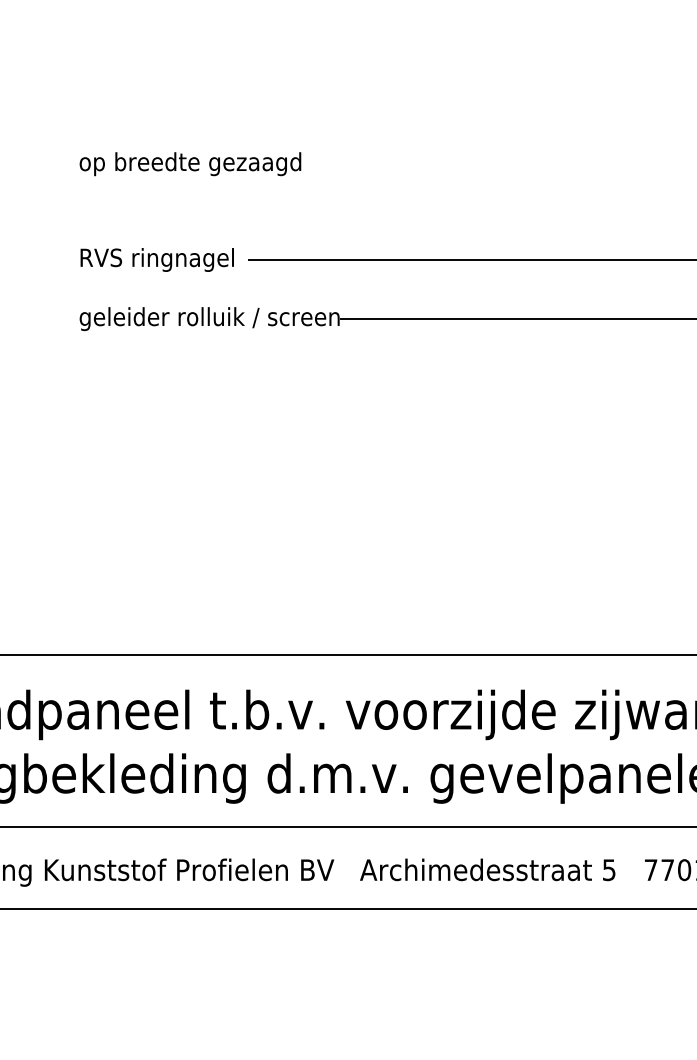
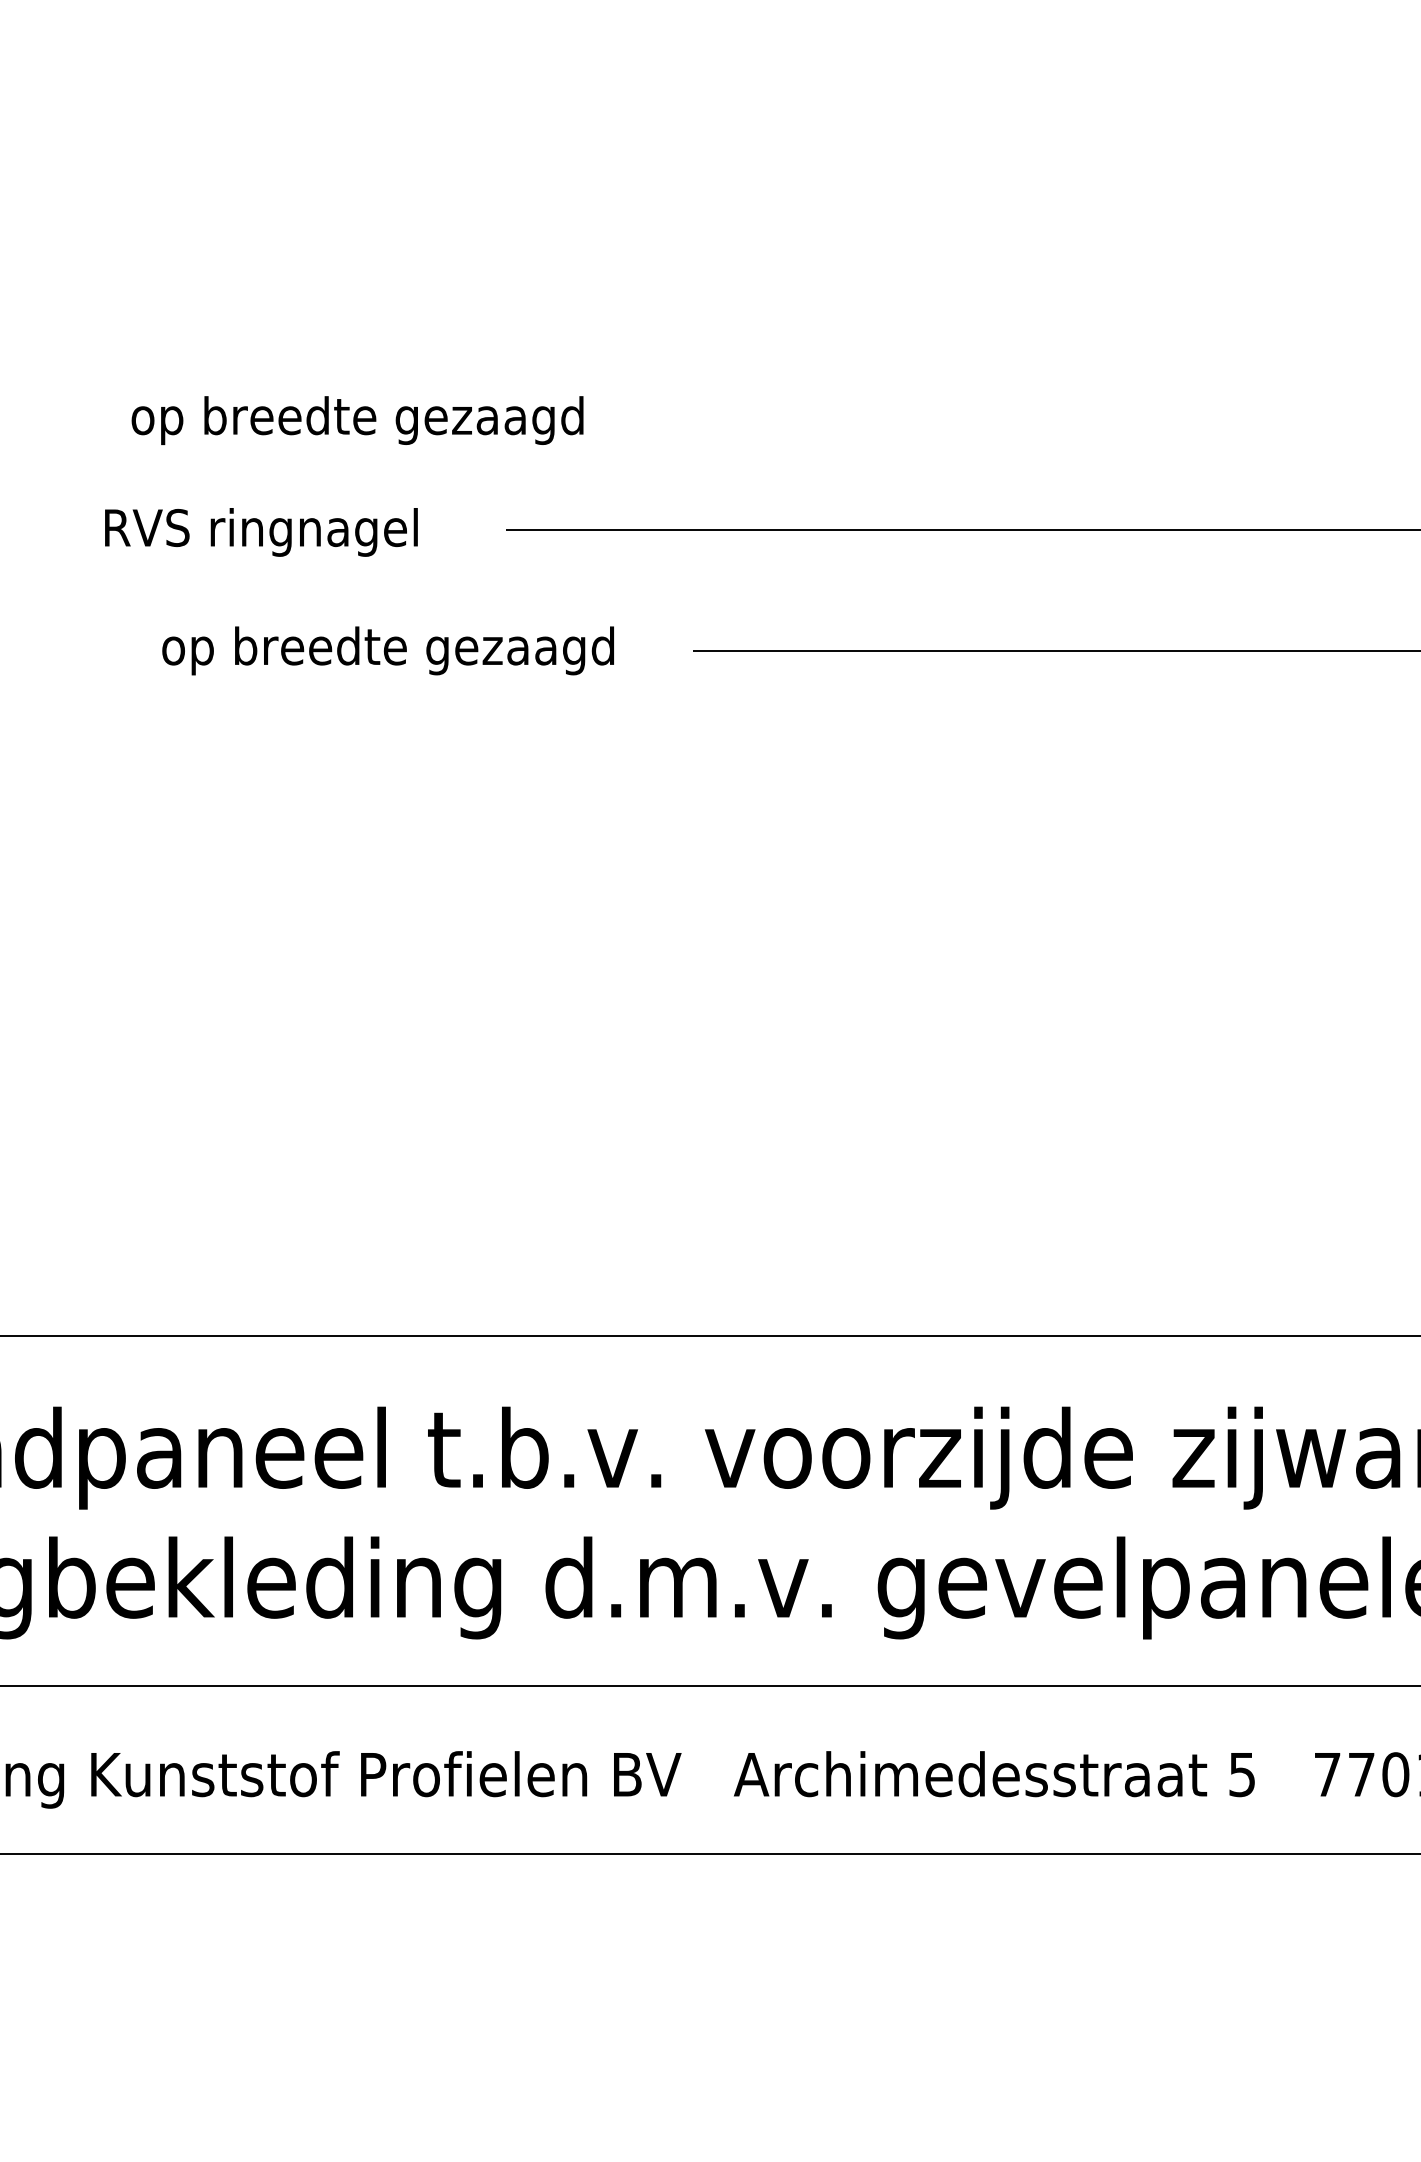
text: (190, 164) -> (357, 421), moved
text: (156, 259) -> (259, 531), moved
text: (209, 319) -> (427, 651), geleider rolluik / screen -> op breedte gezaagd

